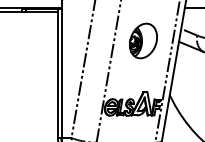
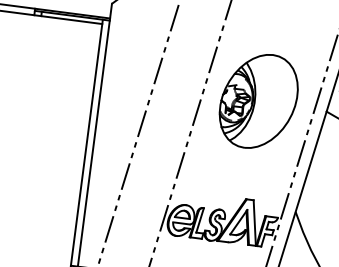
part: (143, 40) -> (258, 100), size x1.43

